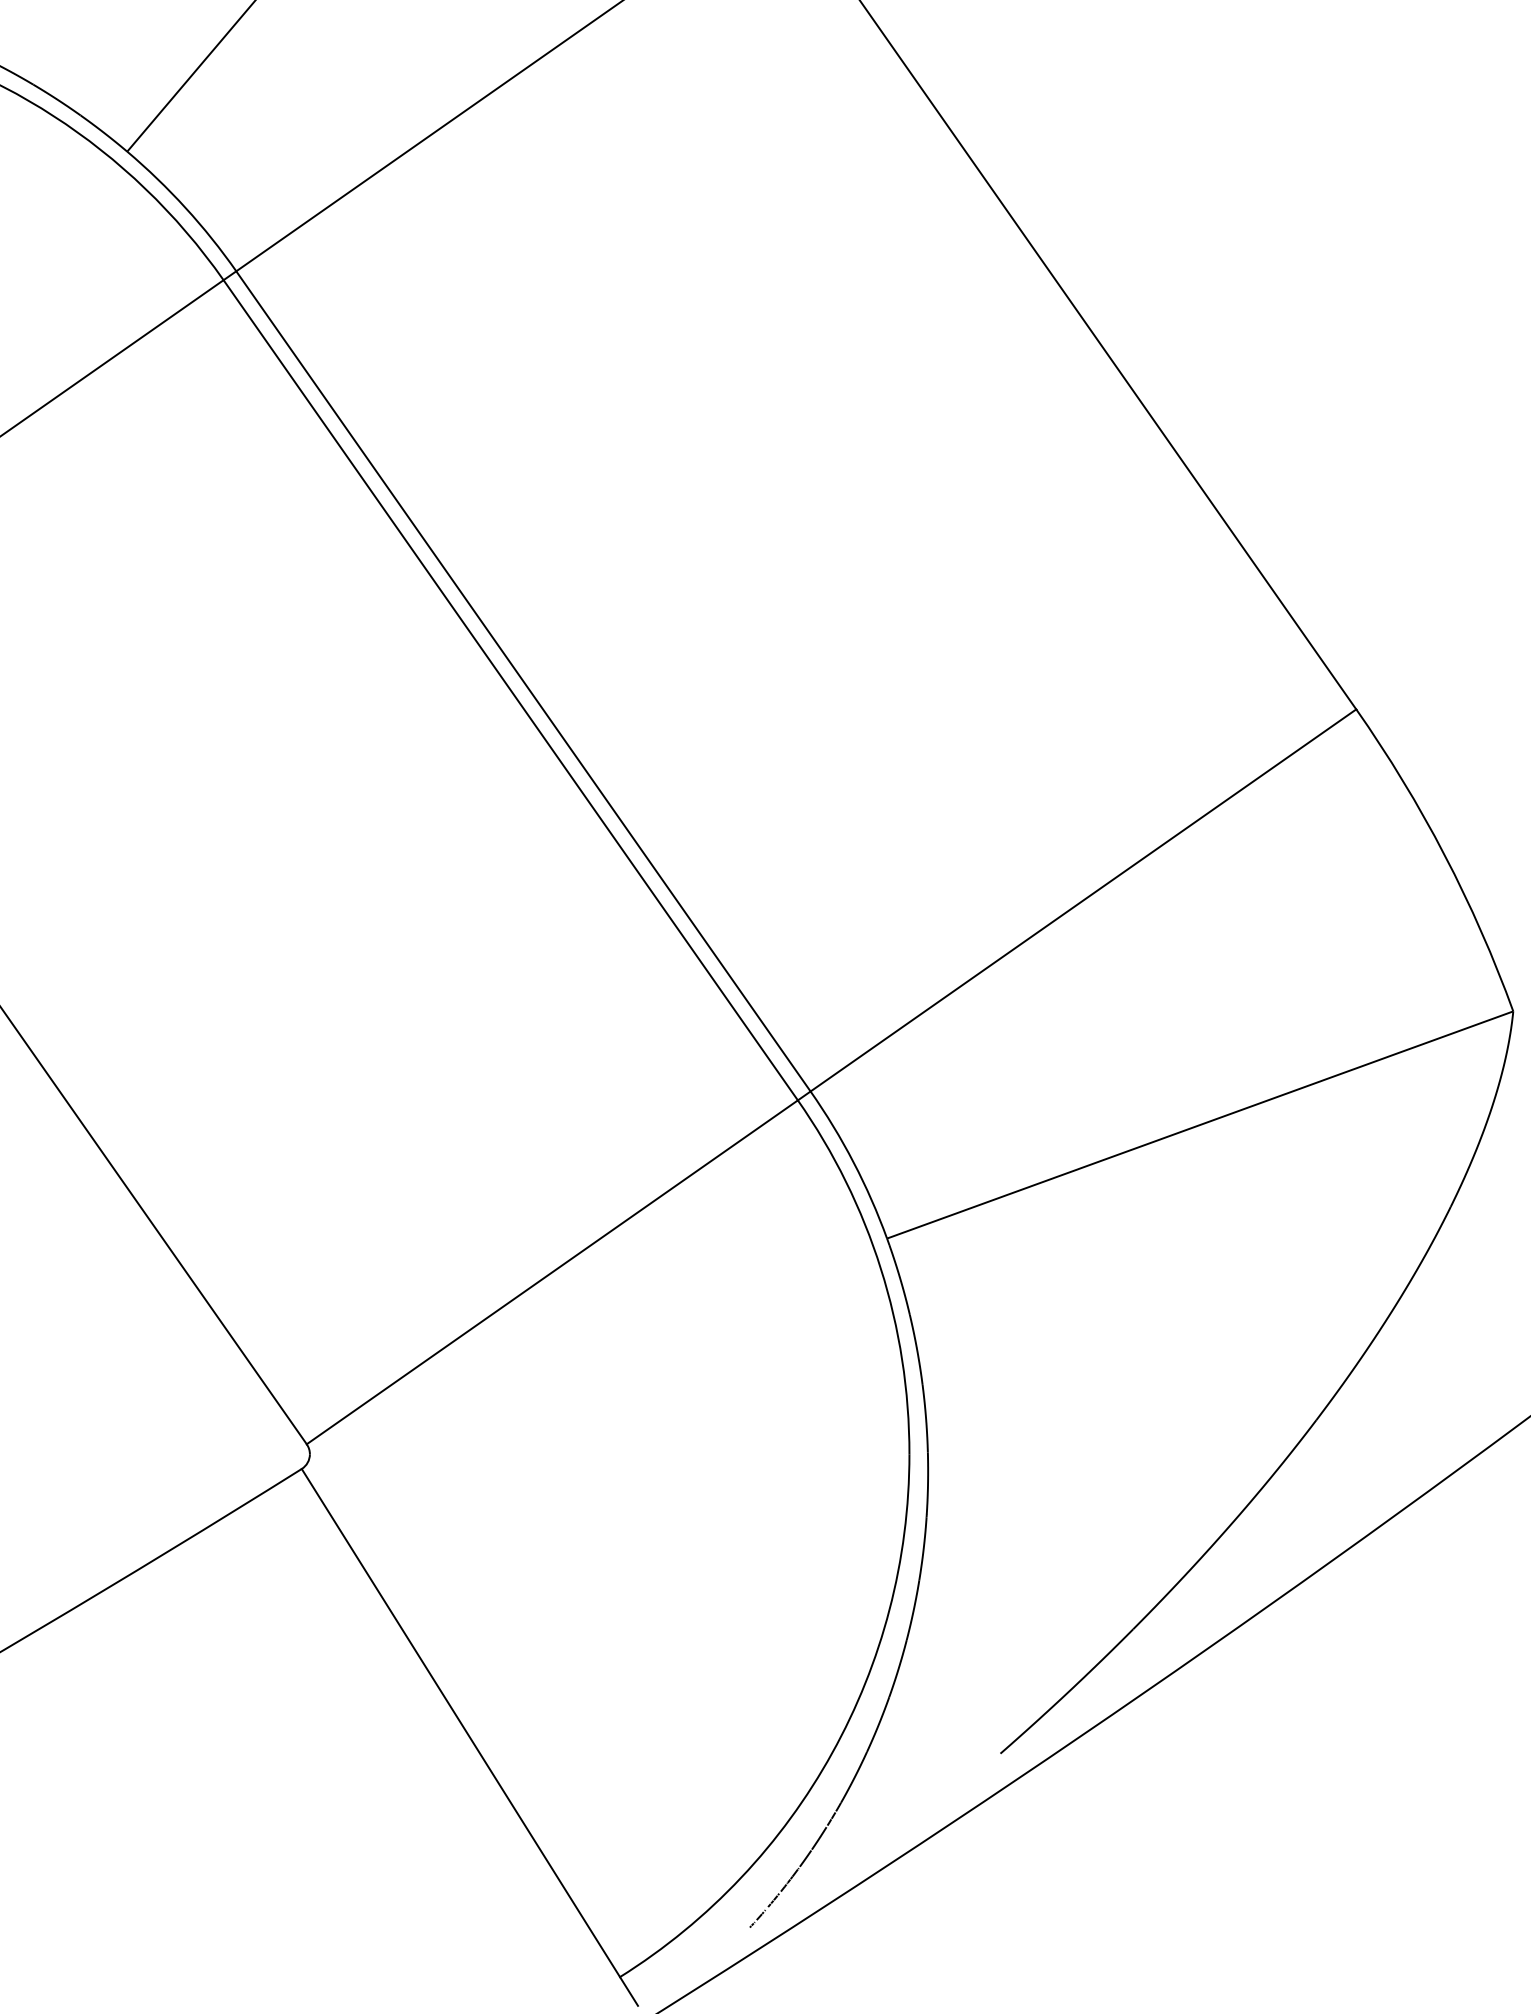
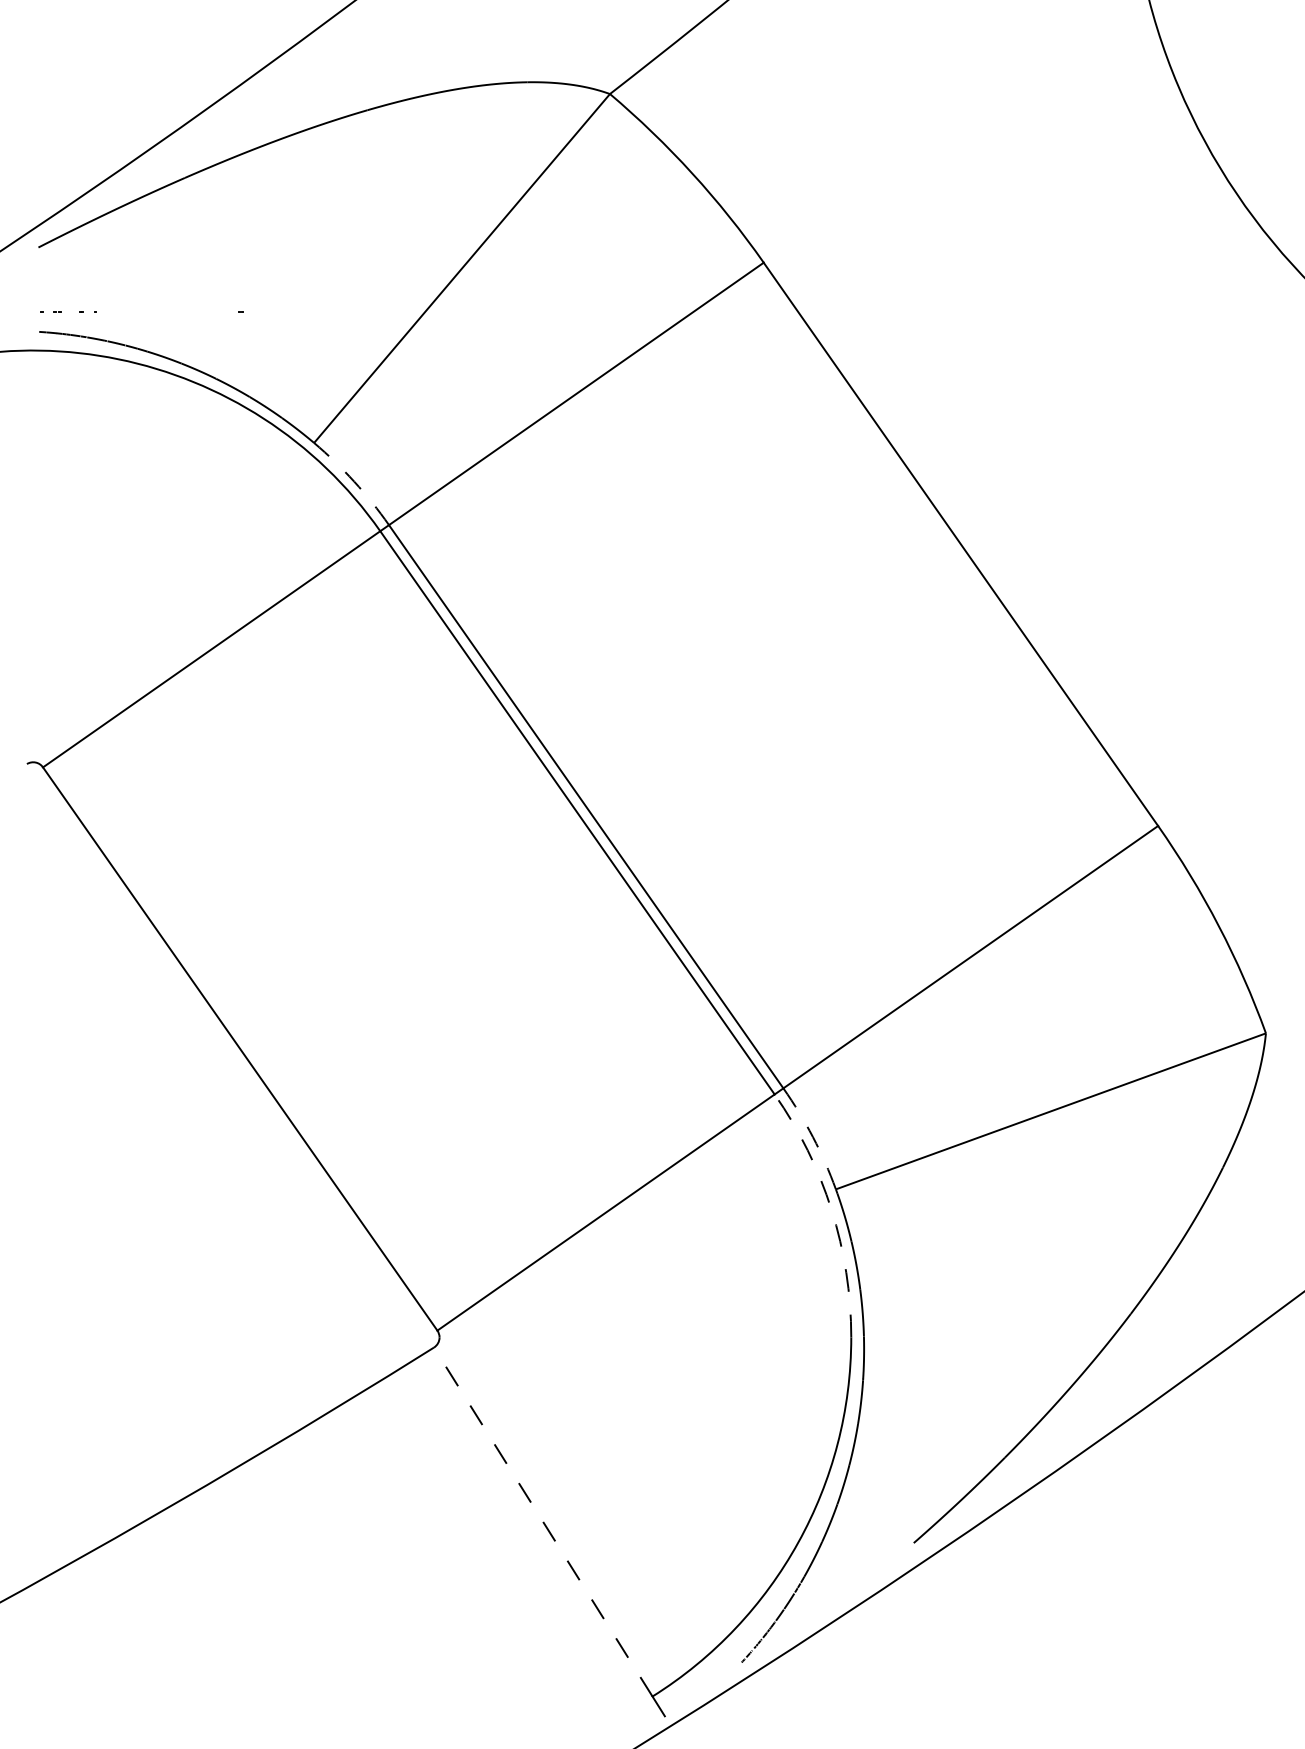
arc: (186, 207) -> (354, 481), solid -> dashed
arc: (852, 1163) -> (812, 1137), solid -> dashed
arc: (880, 1269) -> (831, 1210), solid -> dashed
line: (461, 1723) -> (543, 1522), solid -> dashed

